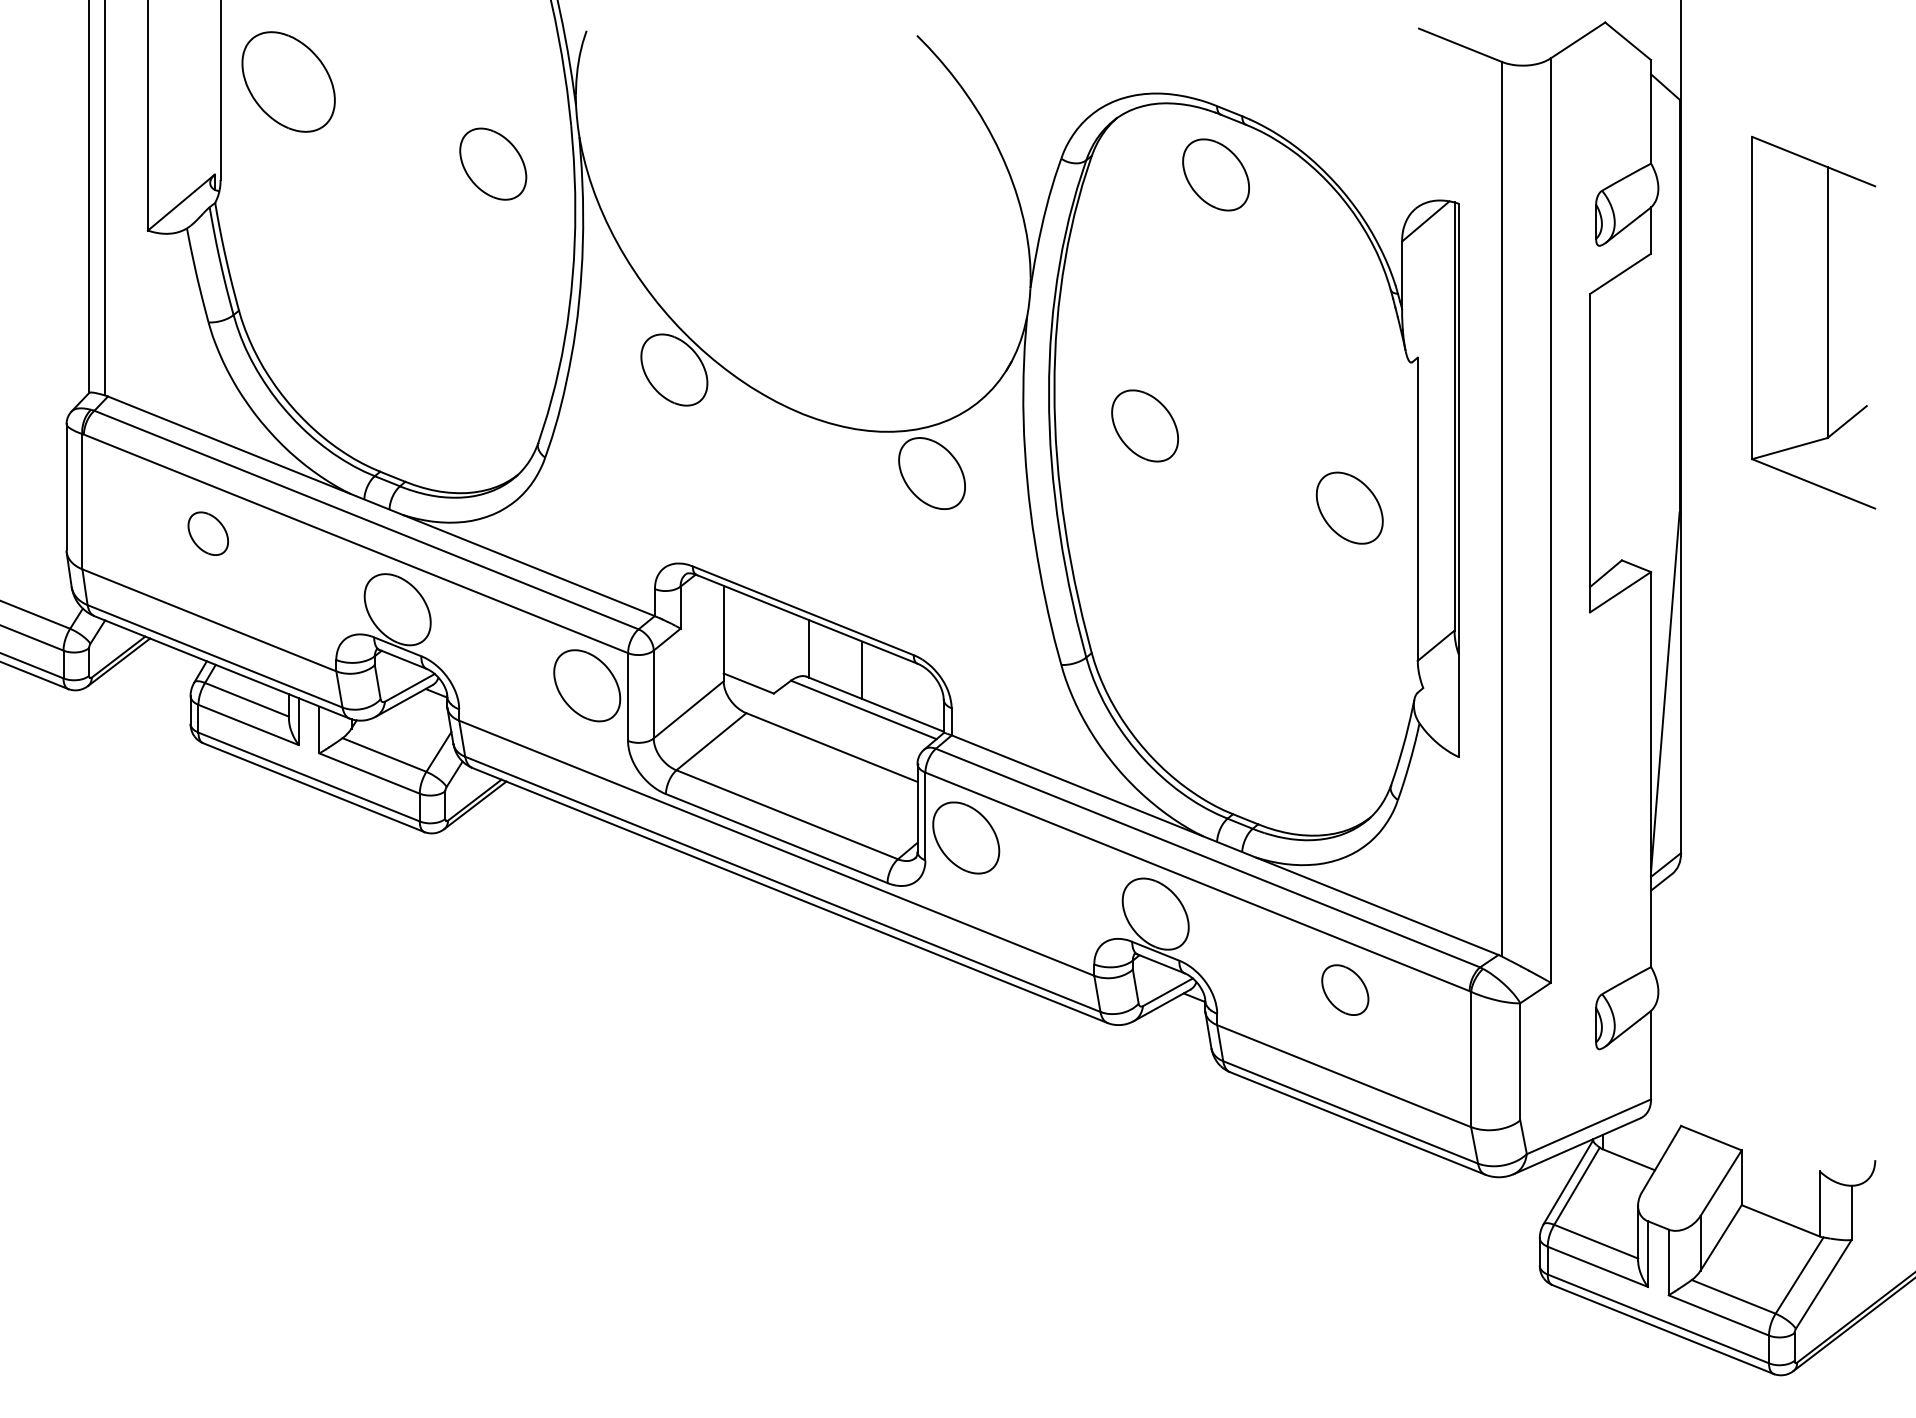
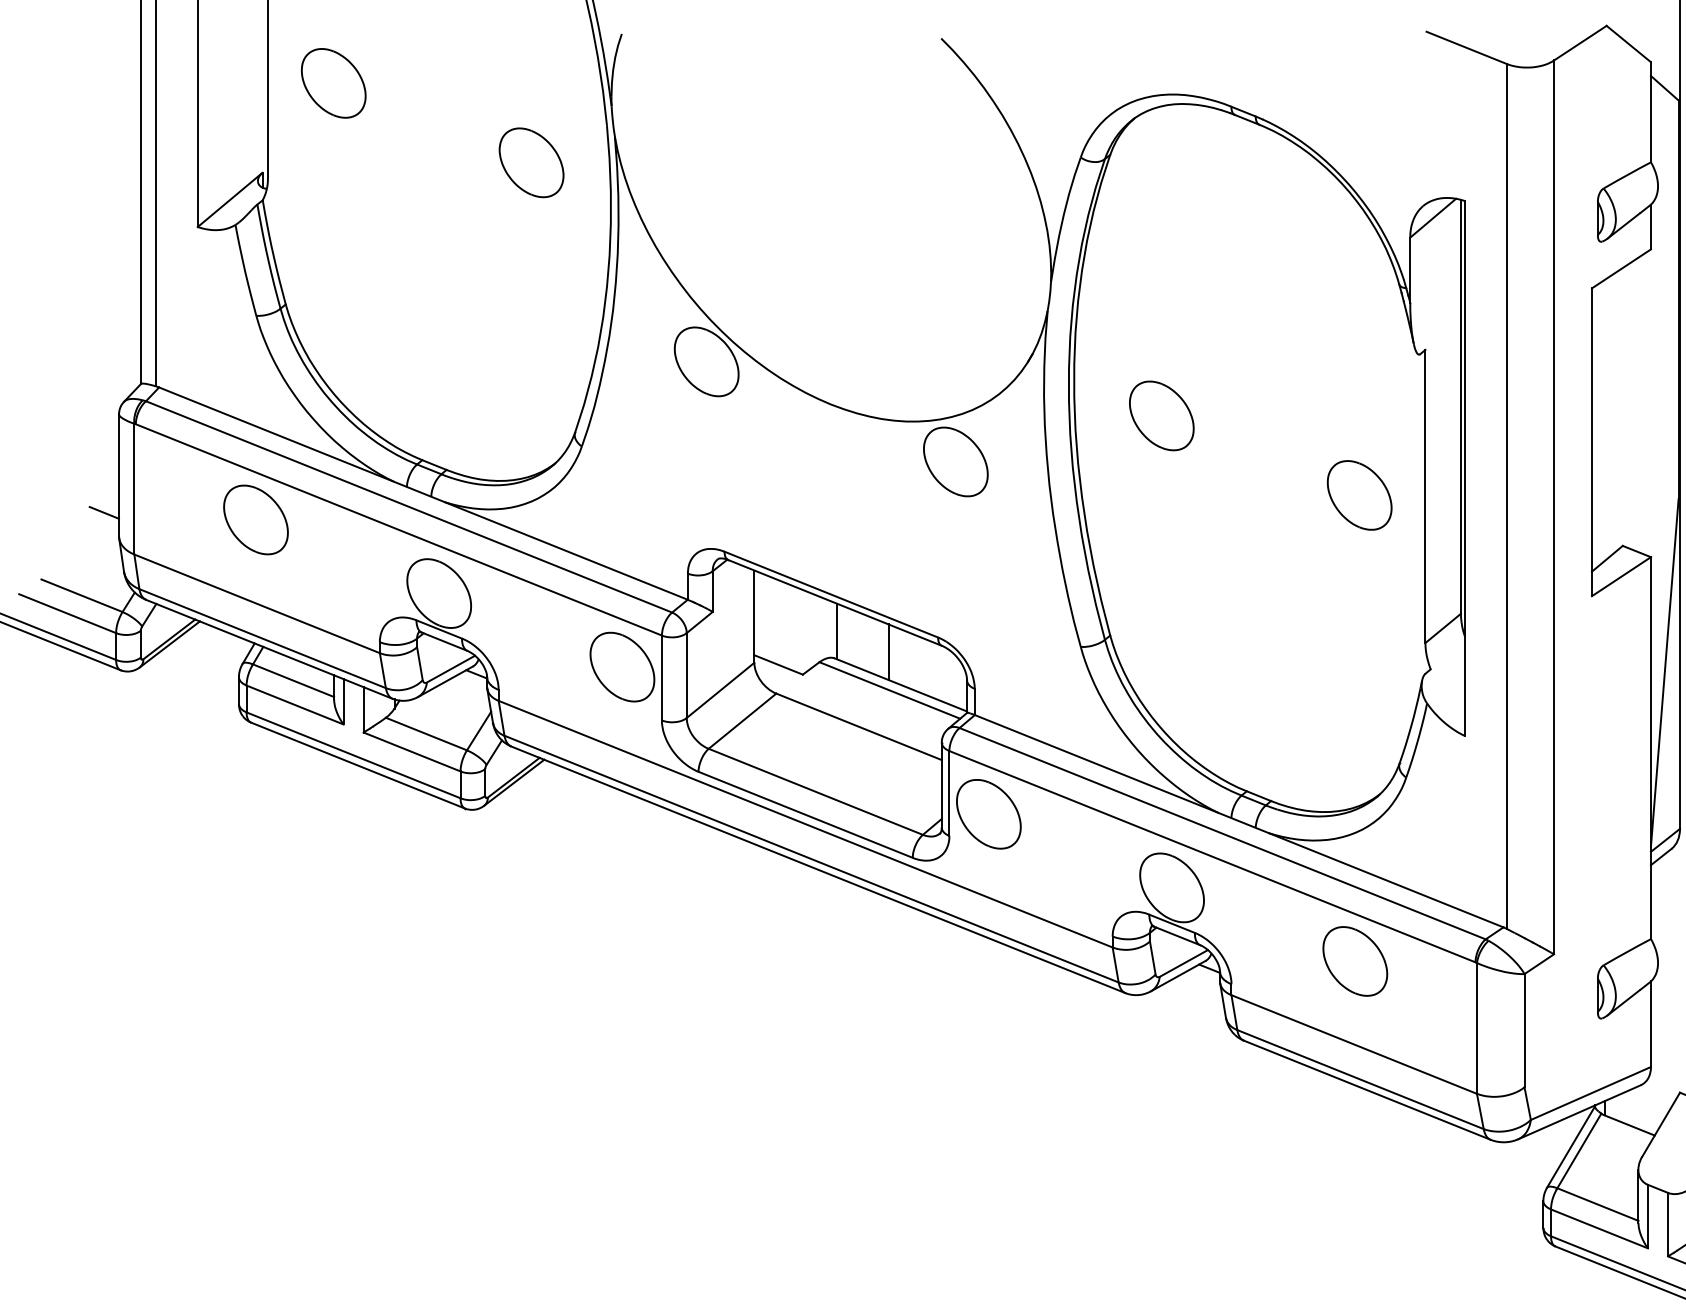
part: (288, 81) -> (333, 82), size x0.71
part: (1215, 174) -> (1229, 172), removed
line: (51, 526) -> (104, 513), added
part: (208, 533) -> (256, 519), size x1.67
part: (1345, 989) -> (1355, 960), size x1.43

